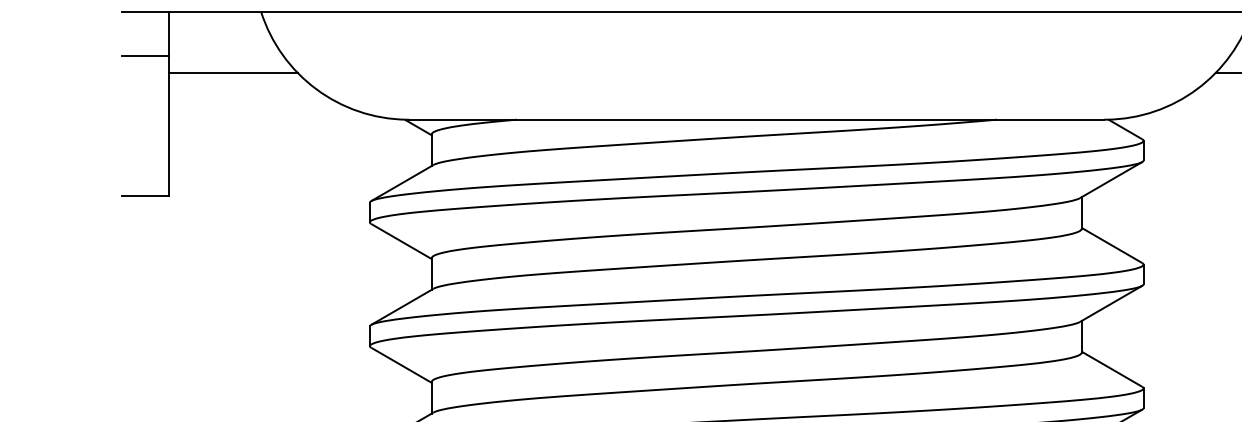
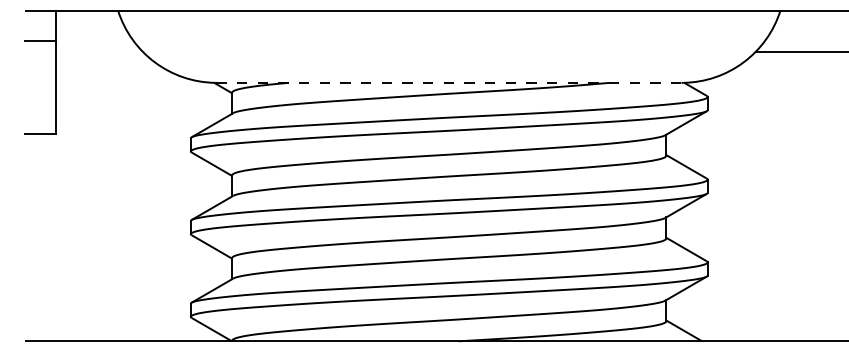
line: (233, 72) -> (99, 51), removed
line: (755, 119) -> (448, 82), solid -> dashed

